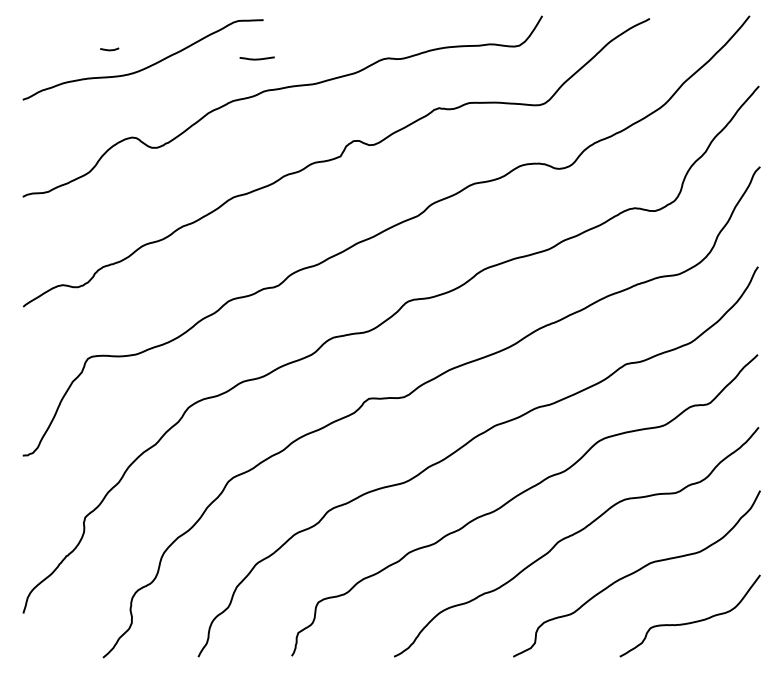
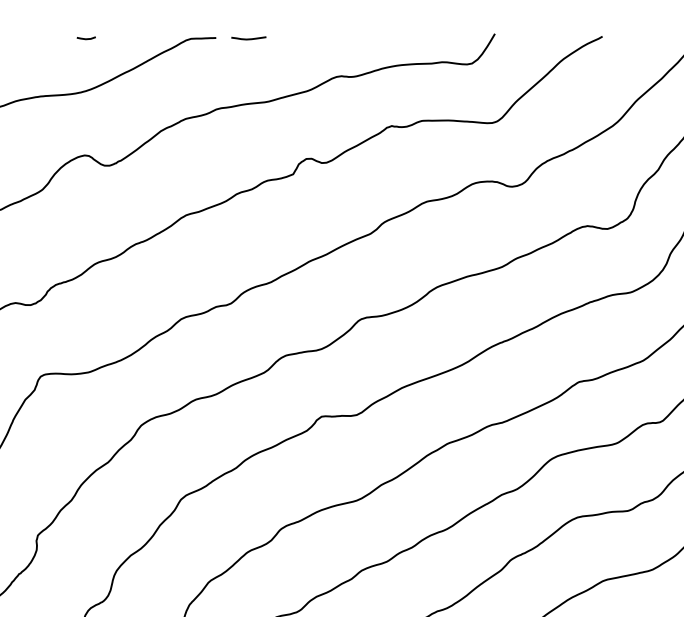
line: (109, 49) -> (86, 38), moved
curve: (256, 58) -> (248, 38), moved

